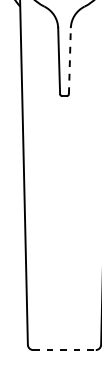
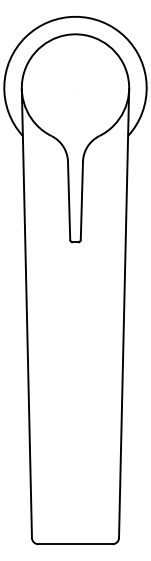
line: (69, 60) -> (81, 200), dashed -> solid
line: (64, 350) -> (75, 544), dashed -> solid

